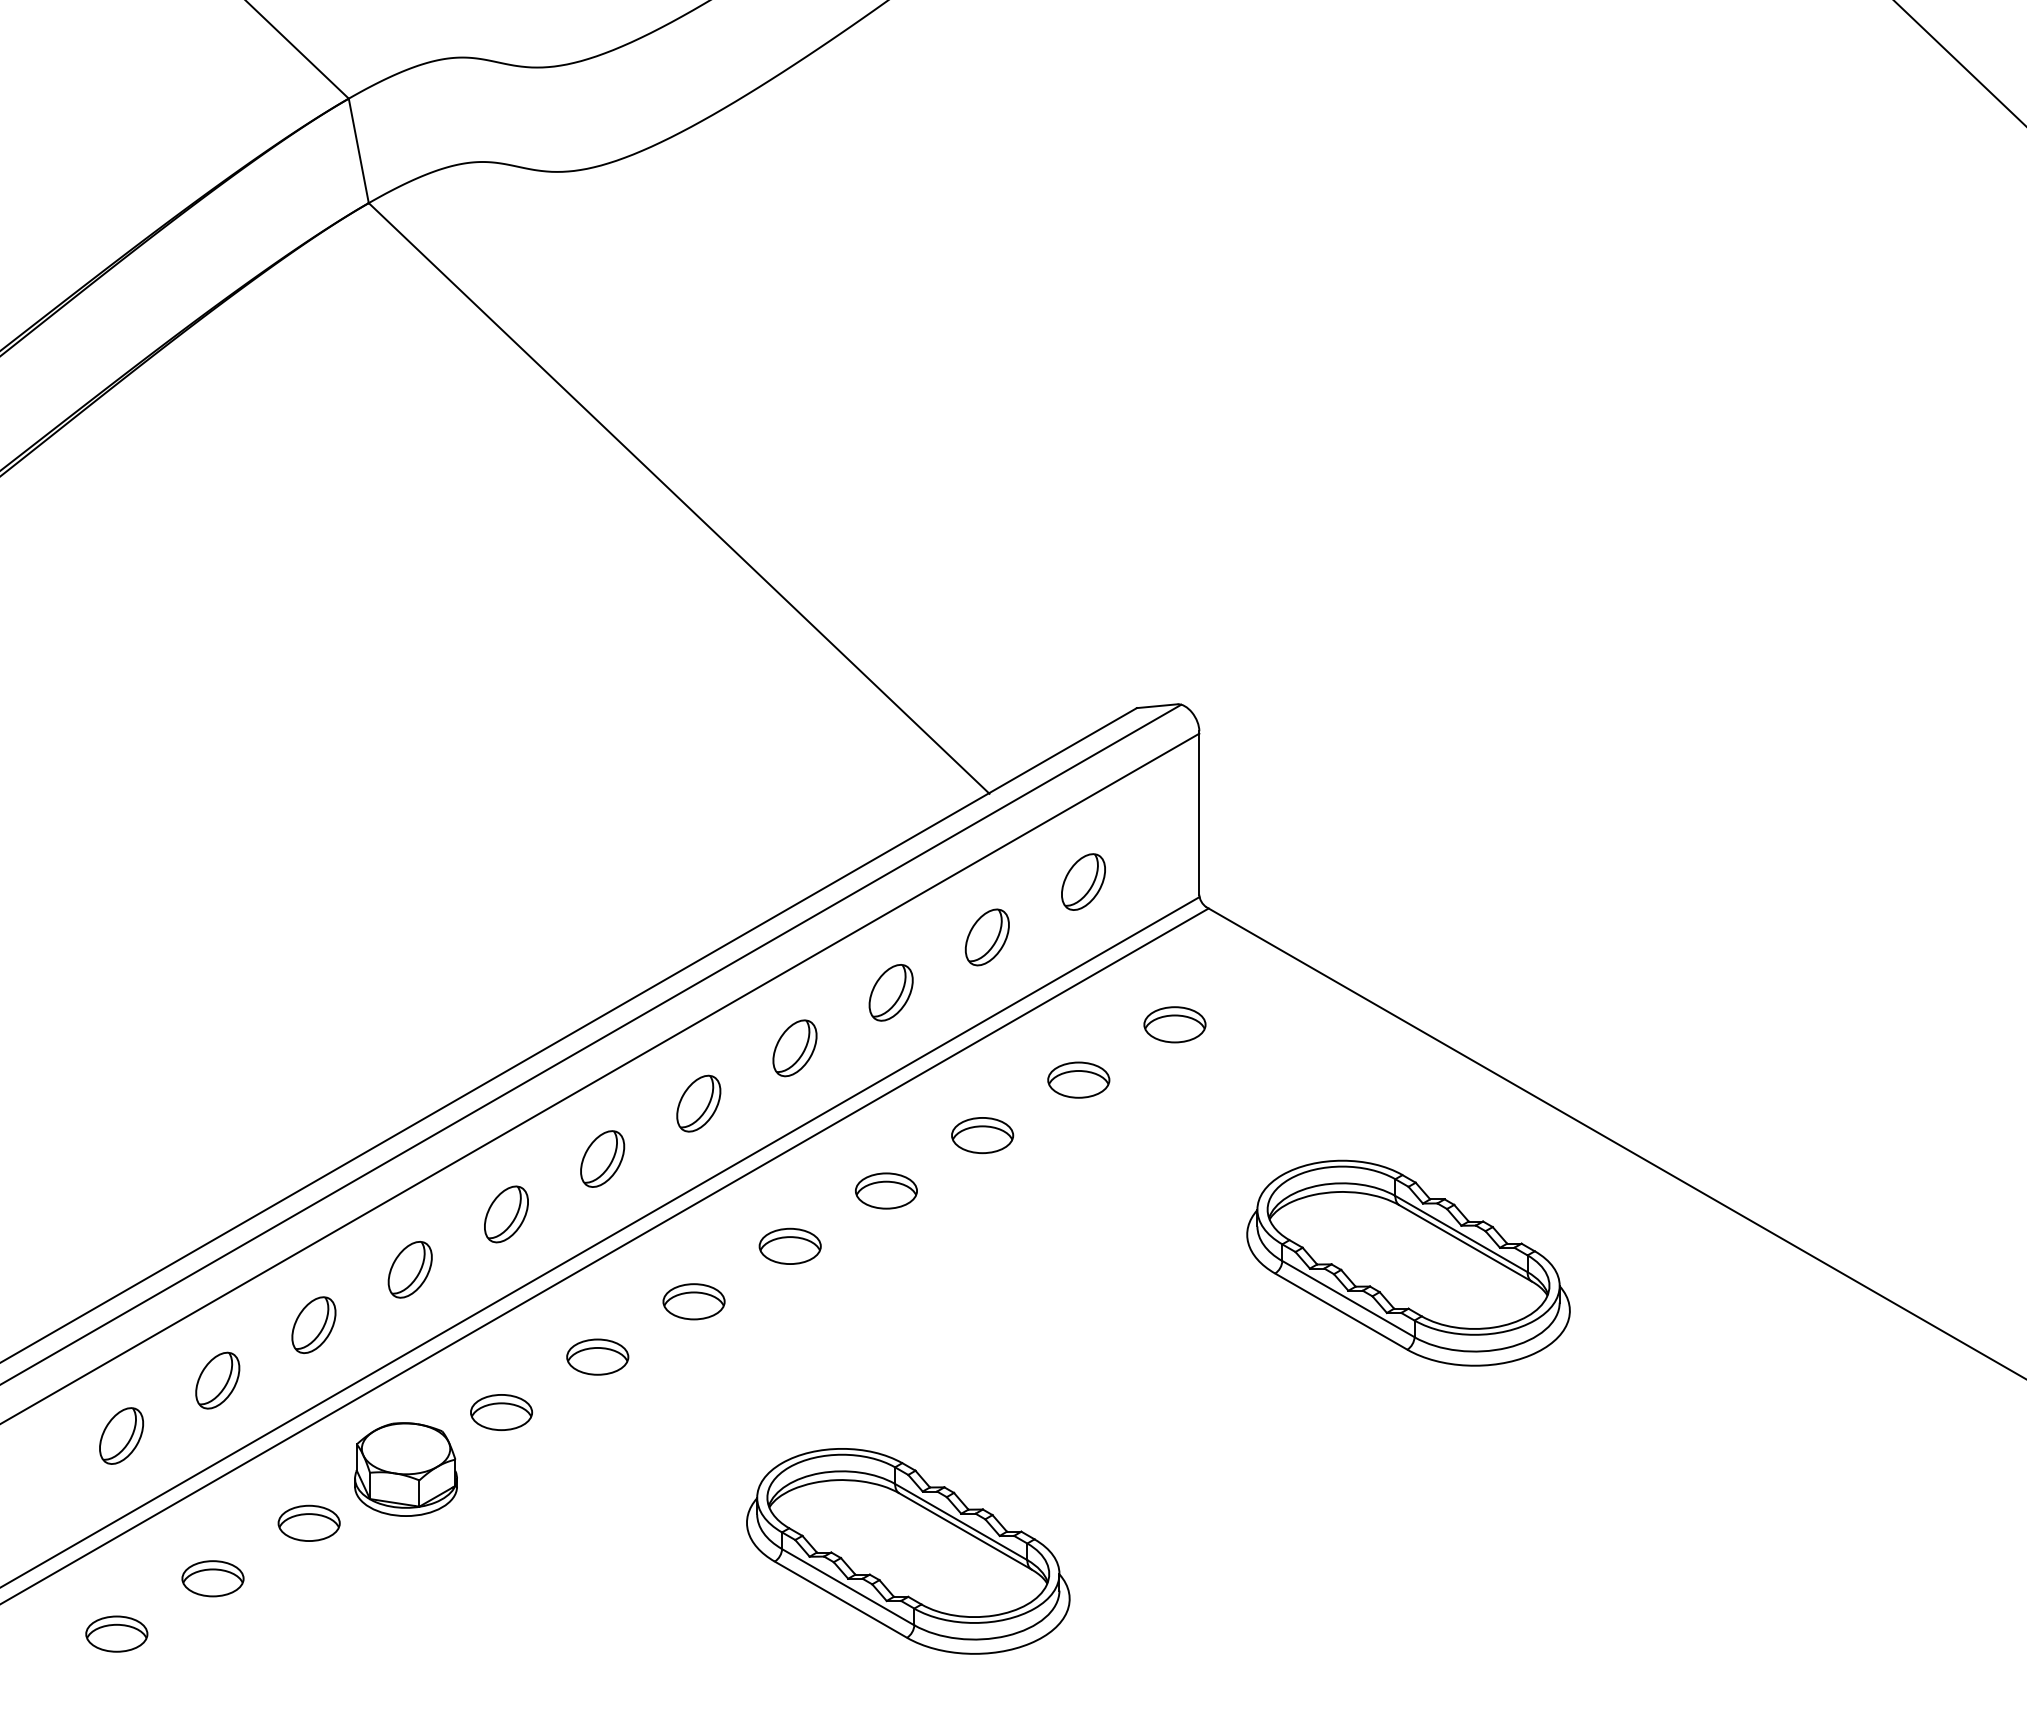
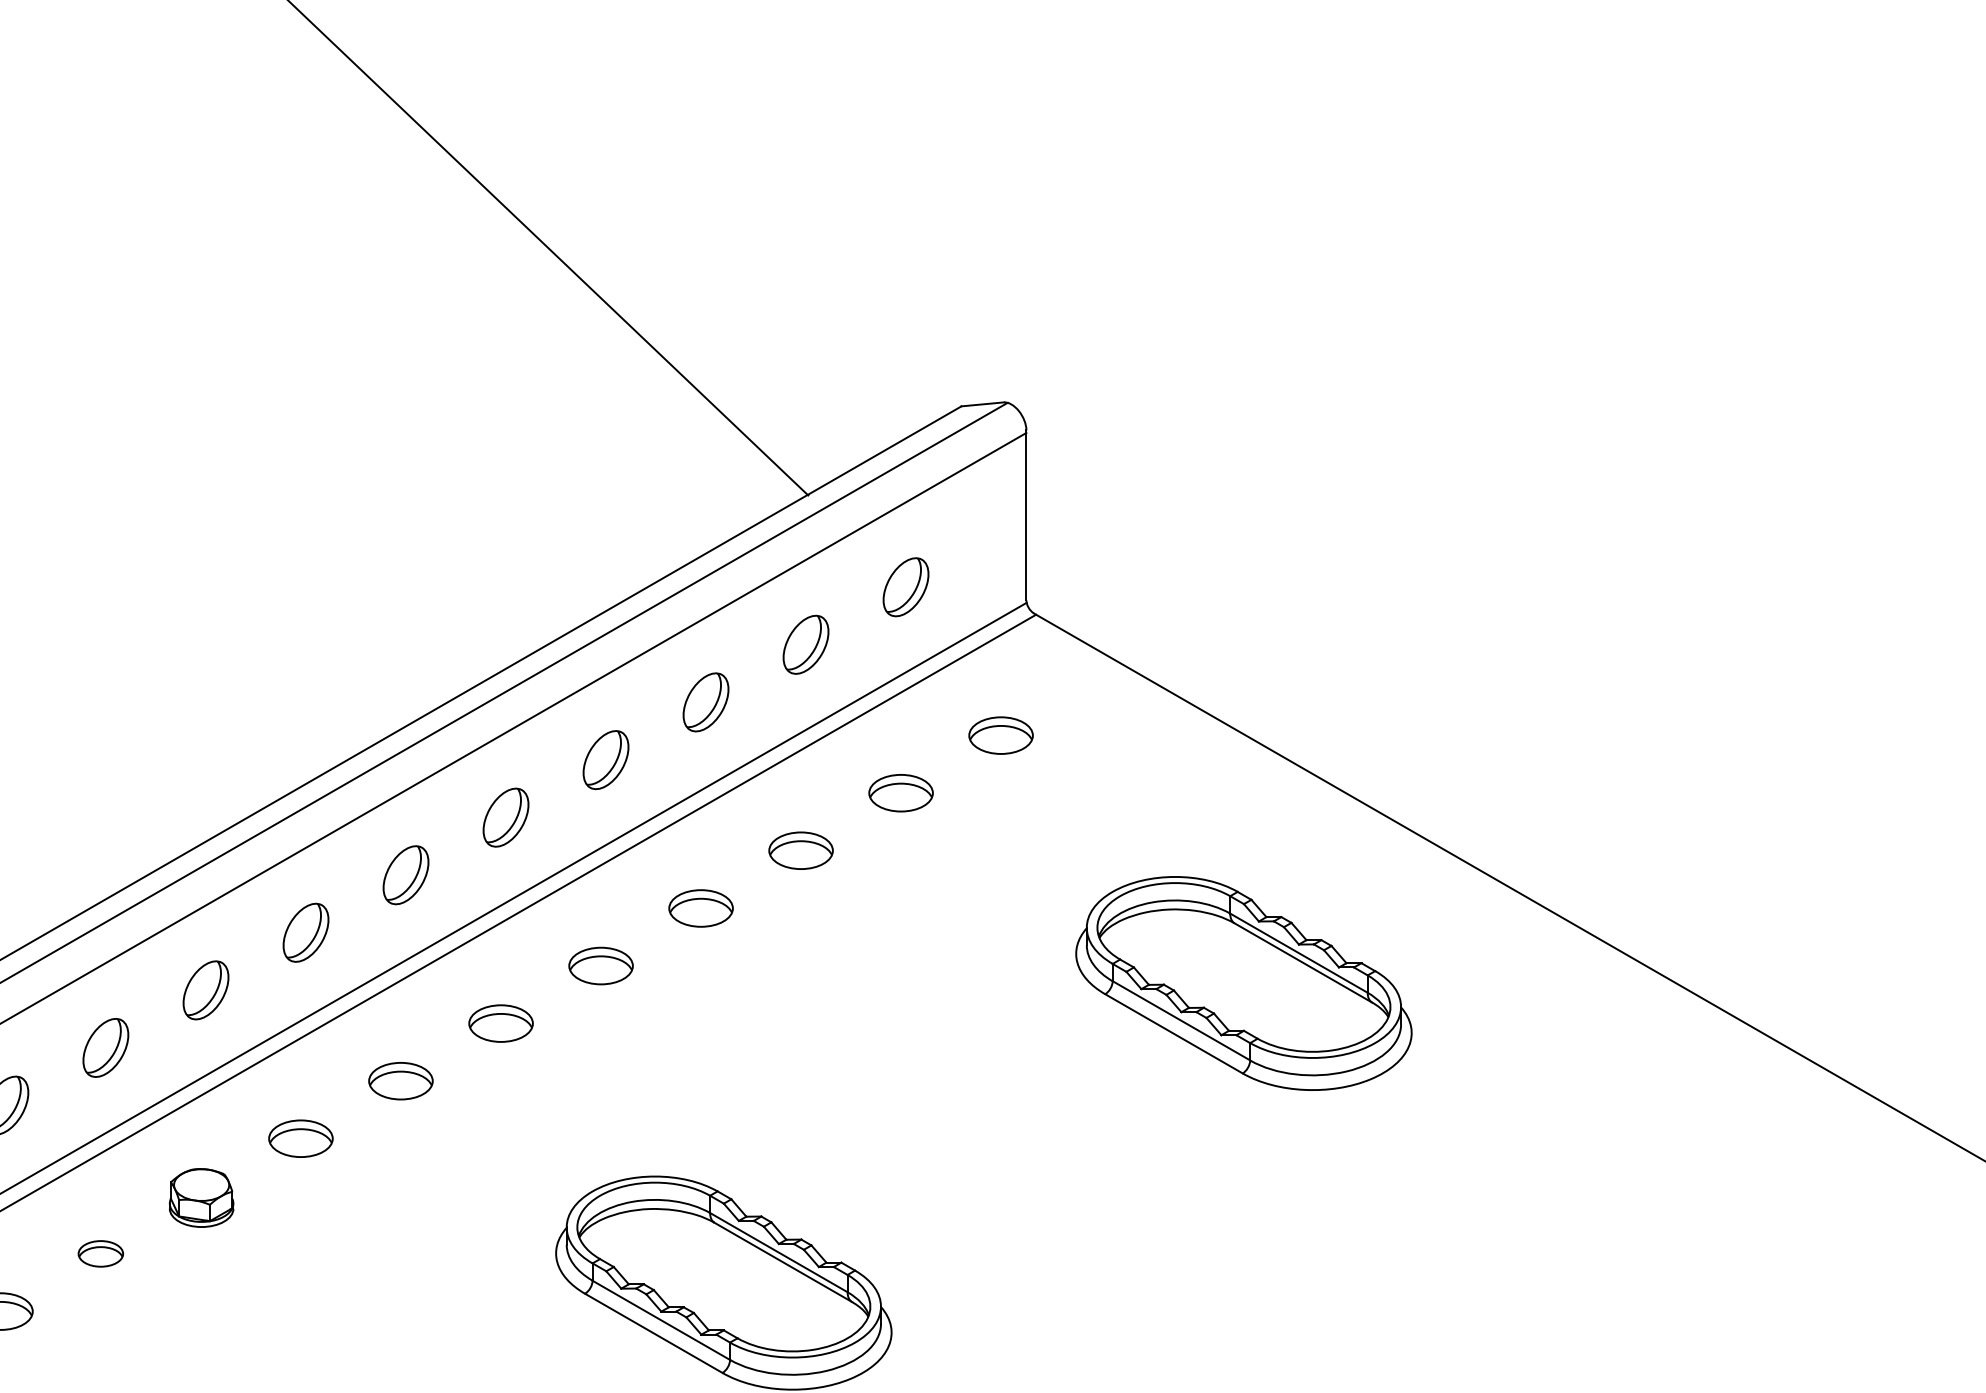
part: (405, 1469) -> (201, 1197), size x0.6
part: (308, 1522) -> (100, 1253), size x0.7

